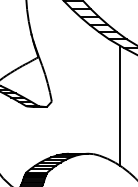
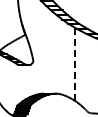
line: (120, 105) -> (75, 64), solid -> dashed

